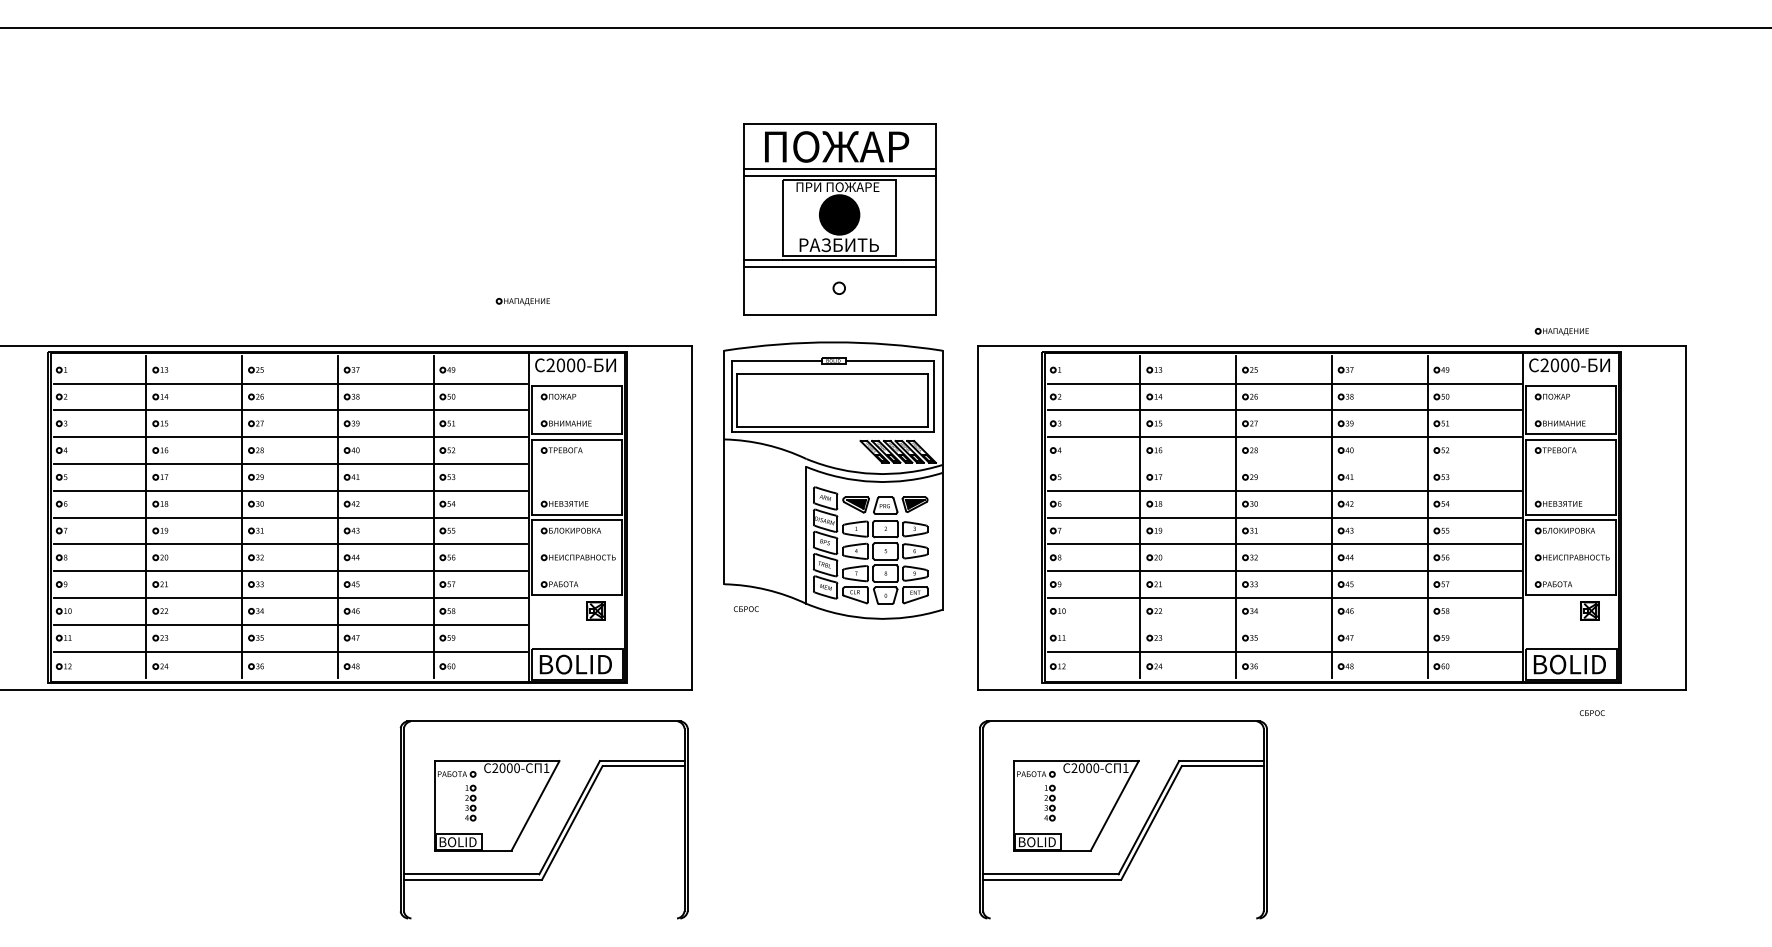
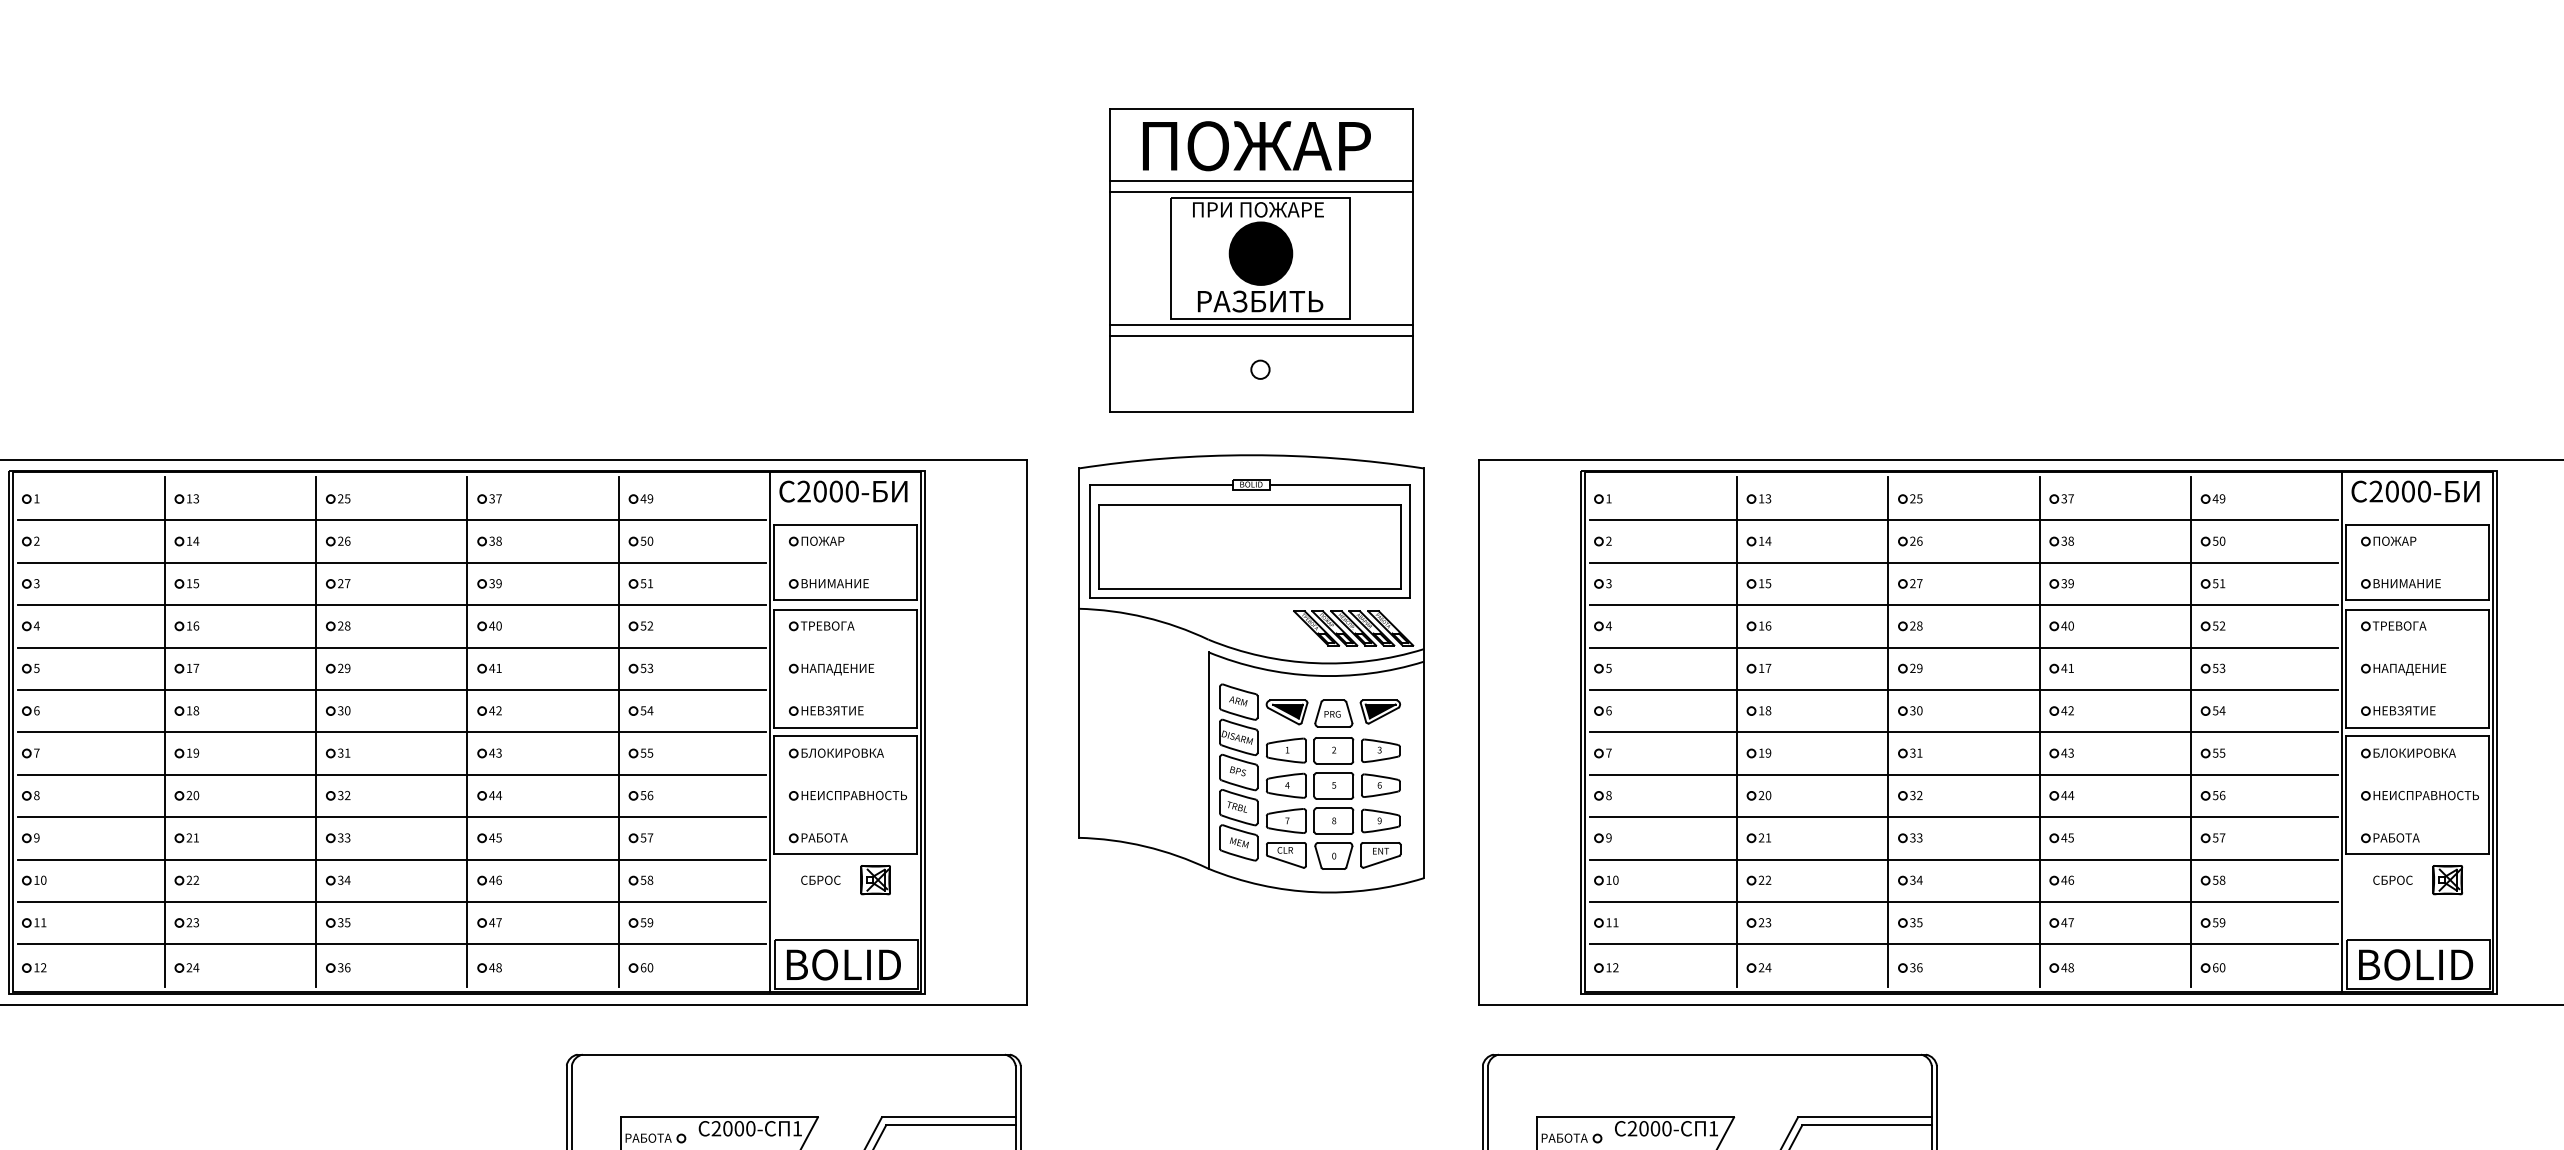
part: (522, 301) -> (830, 668), moved
part: (1561, 331) -> (2402, 668), moved
line: (1283, 464) -> (1963, 648), added
text: (745, 608) -> (819, 879), moved
line: (1283, 624) -> (1963, 901), added
text: (1591, 712) -> (2391, 879), moved

